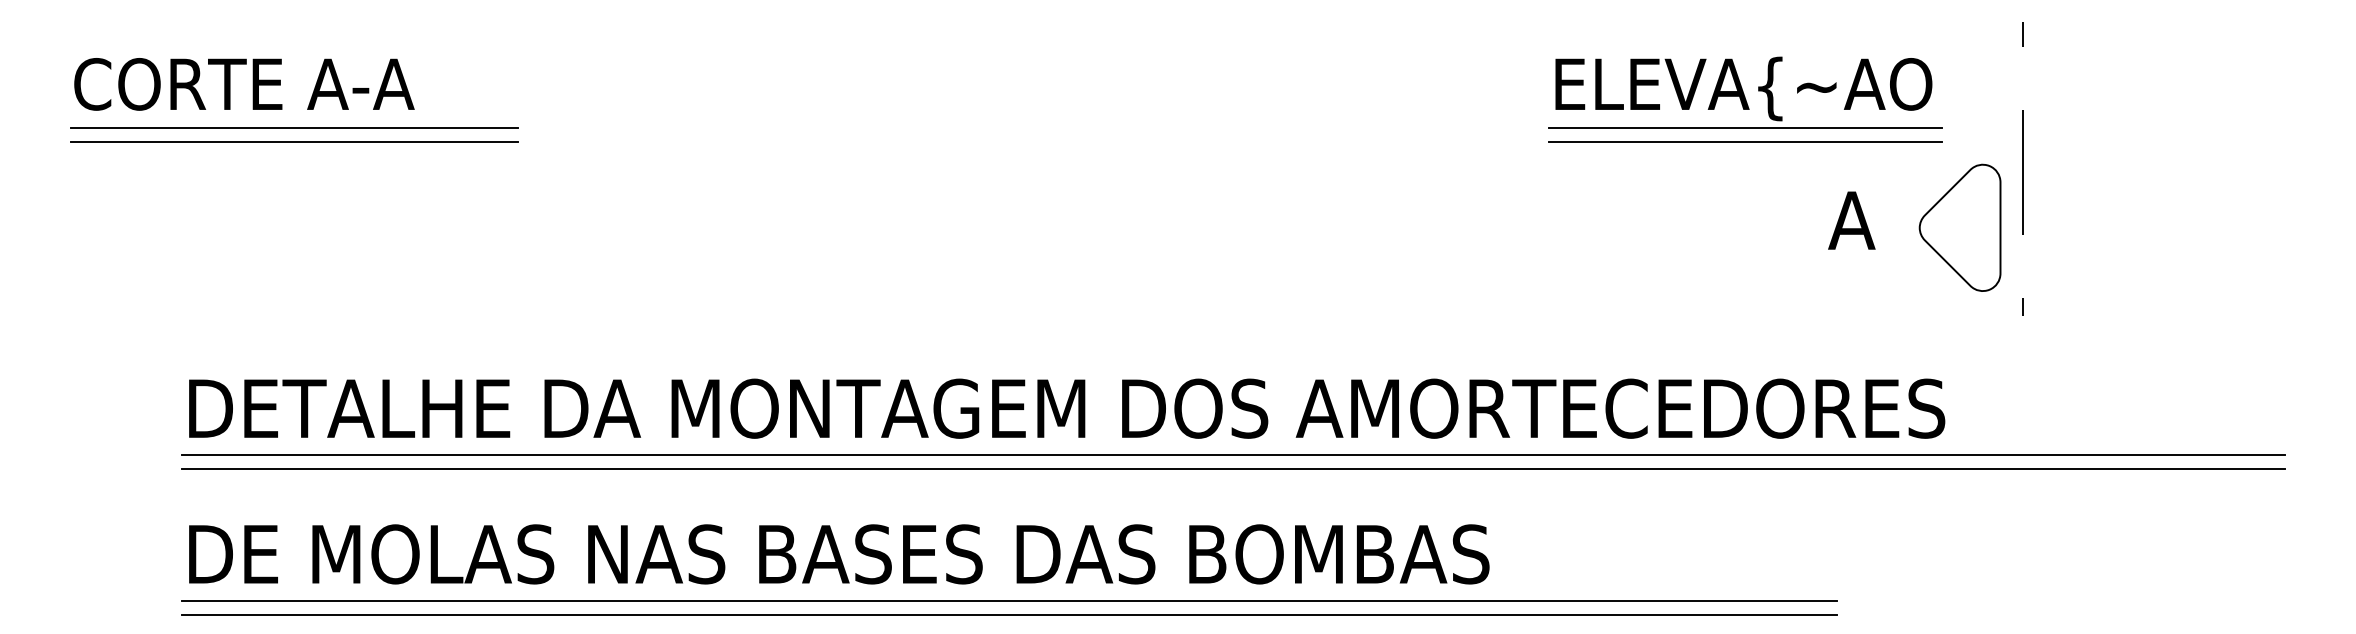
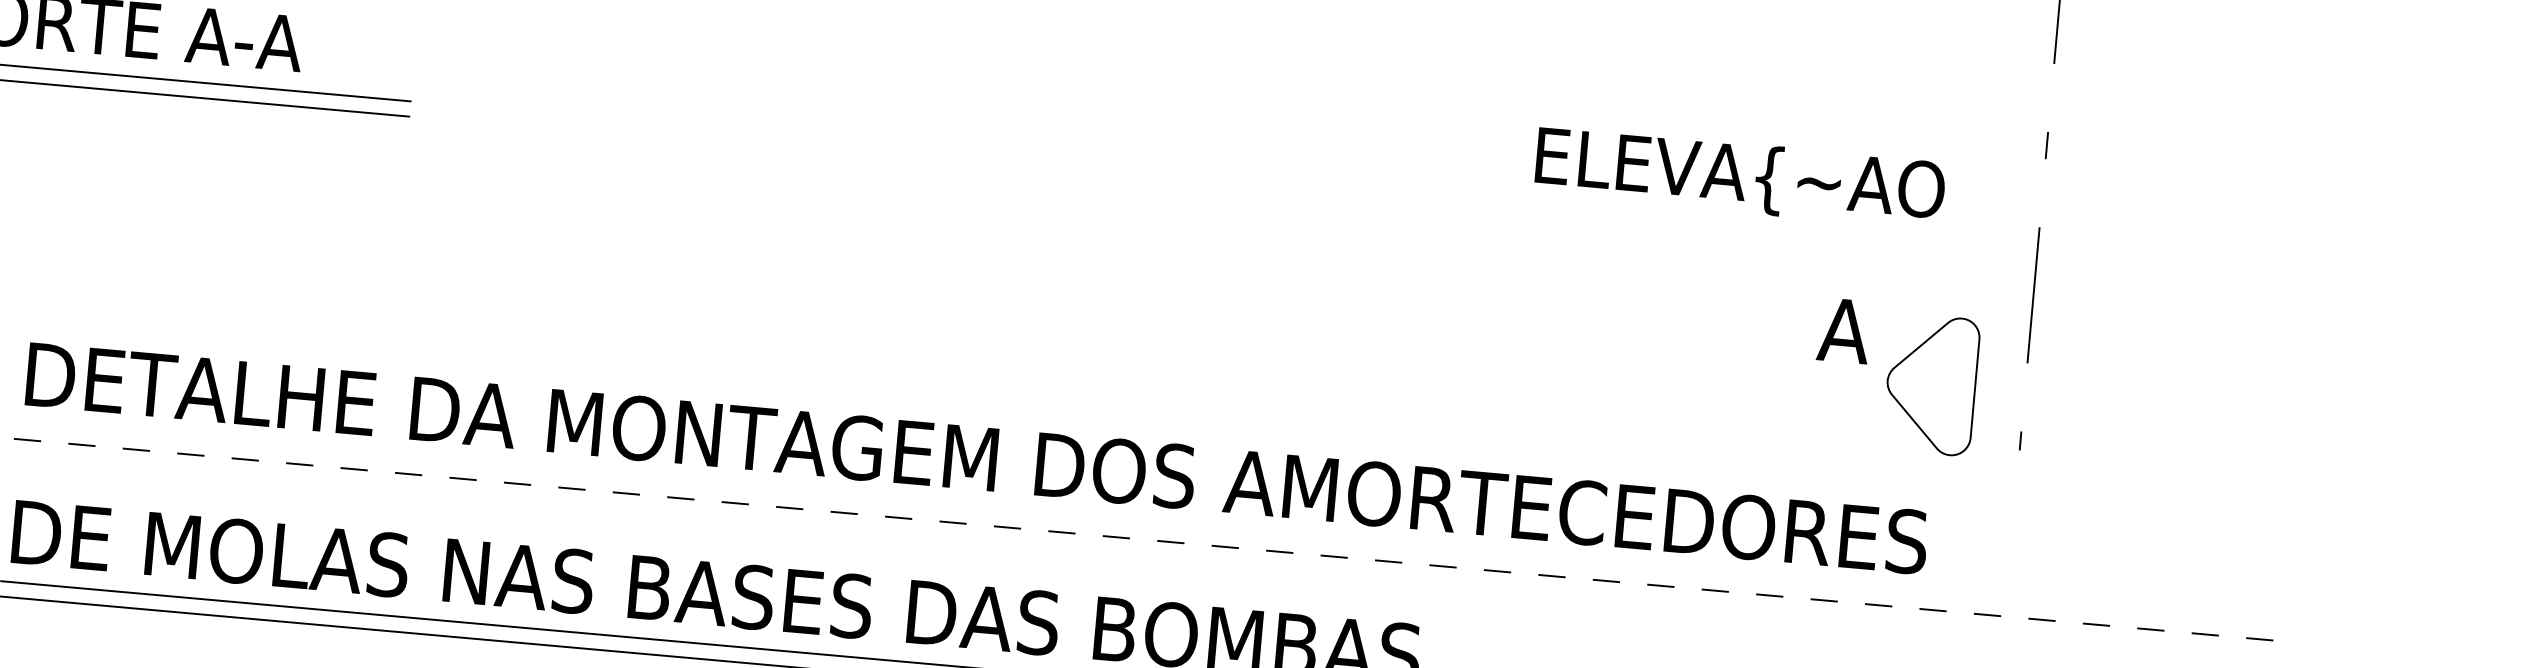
line: (1745, 127) -> (1738, 219), removed
line: (1745, 141) -> (1736, 234), removed
part: (1959, 227) -> (1930, 384), moved
line: (1233, 455) -> (1152, 525), removed
line: (1233, 469) -> (1151, 540), solid -> dashed

